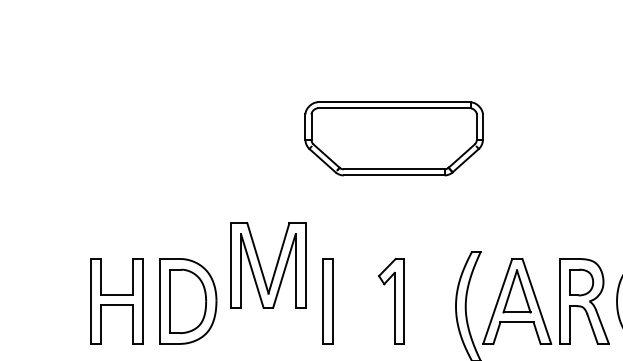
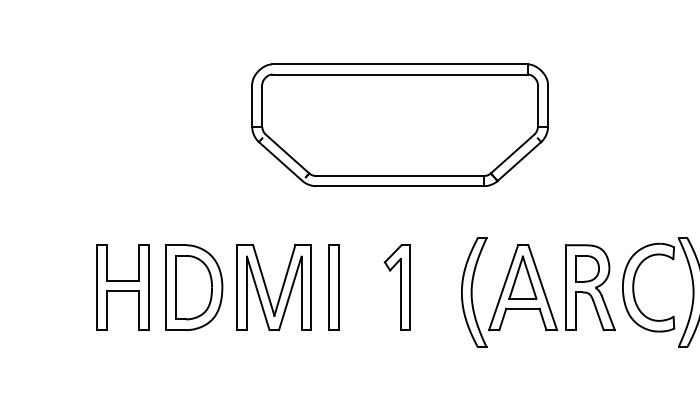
part: (393, 138) -> (399, 124), size x1.67
part: (261, 266) -> (267, 288), moved

